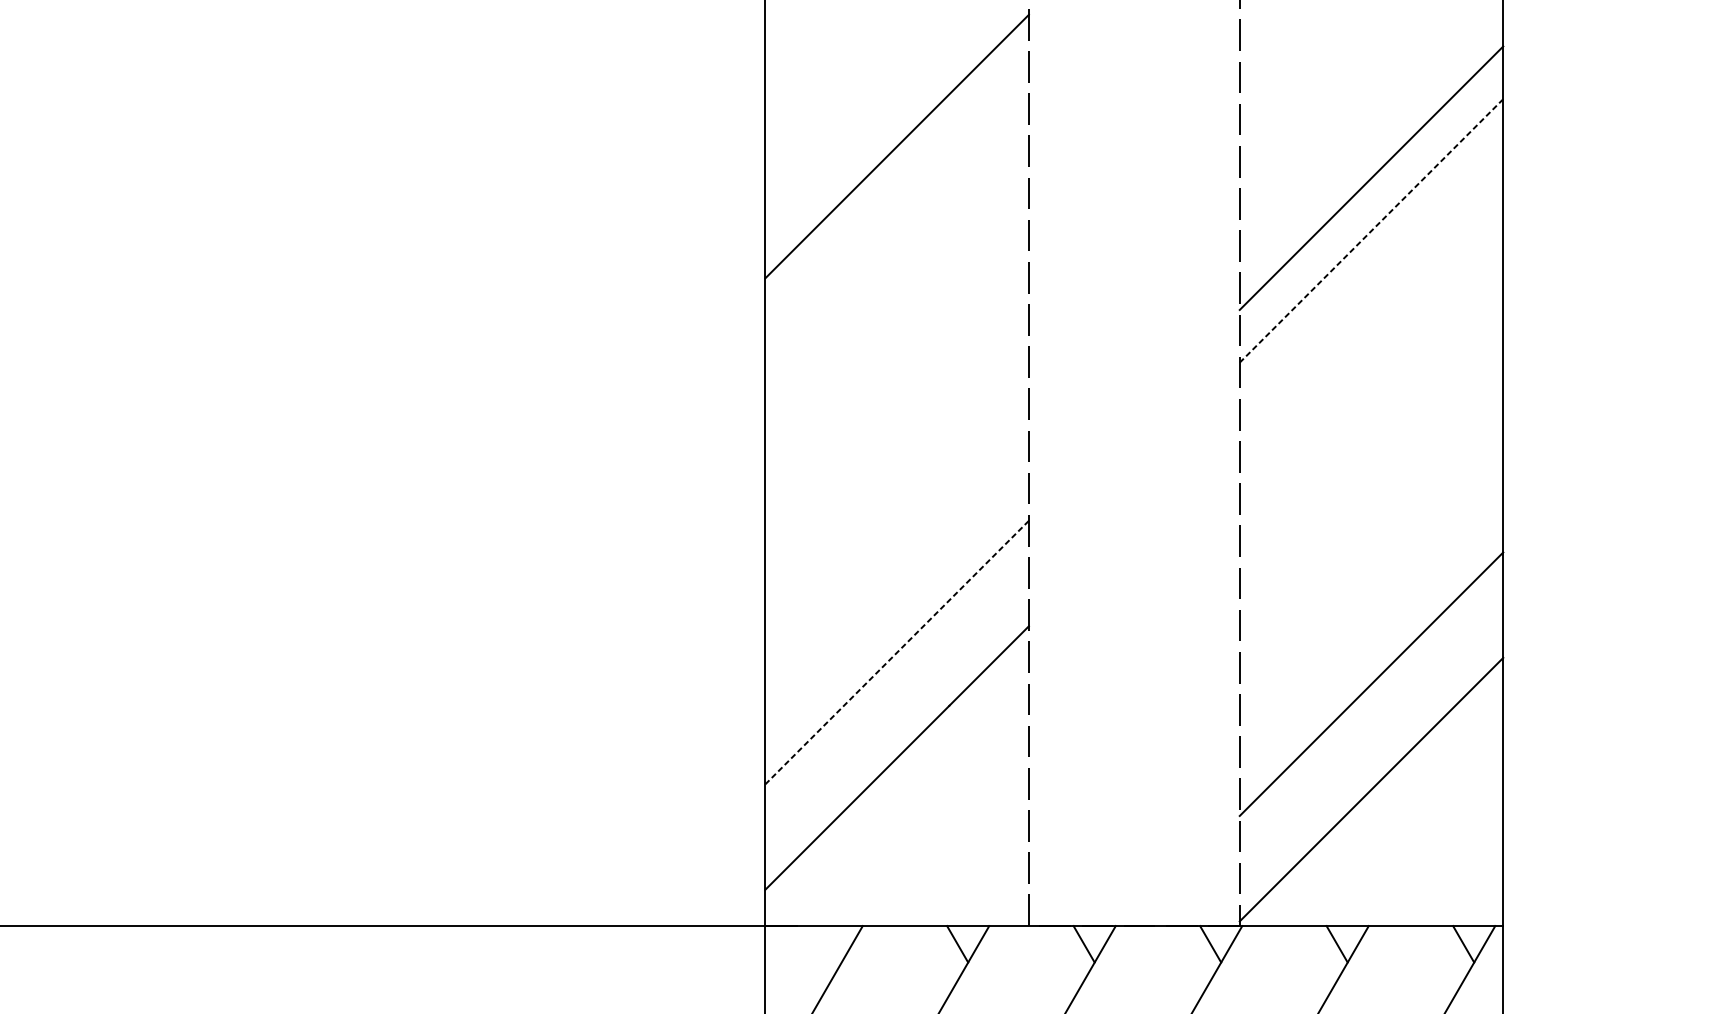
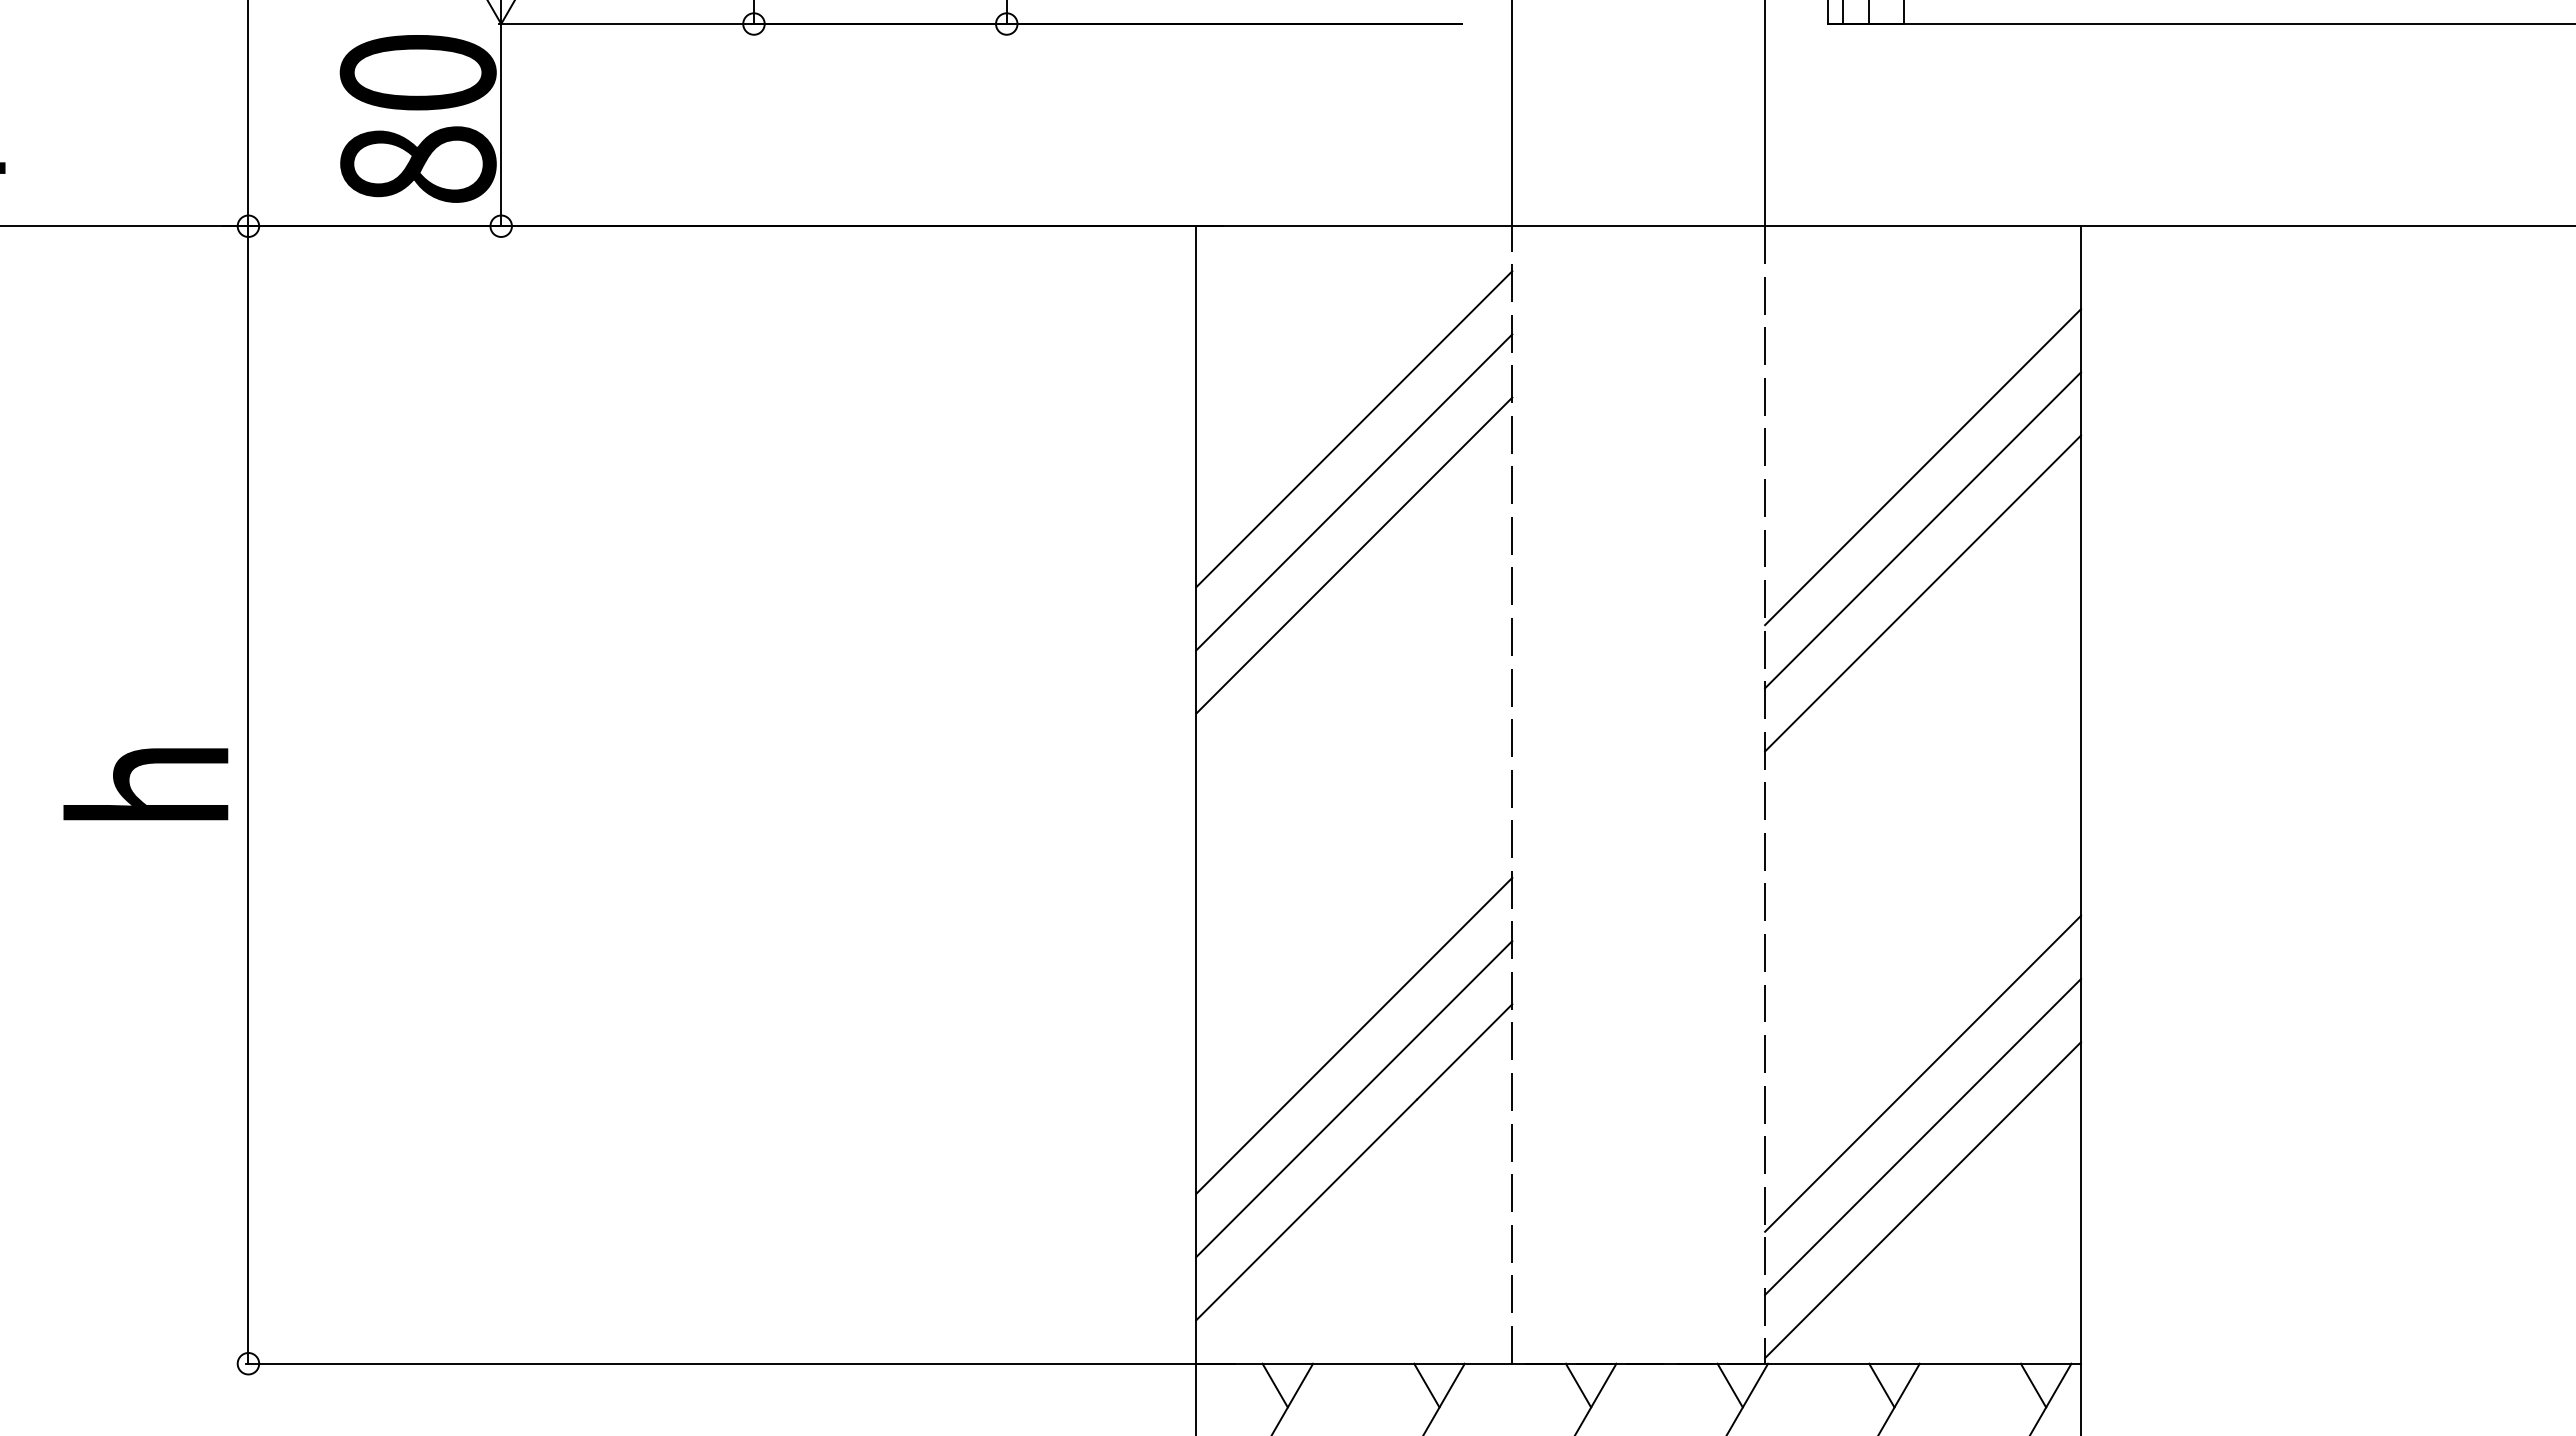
line: (897, 199) -> (1354, 492), added
line: (1371, 231) -> (1922, 530), dashed -> solid
line: (897, 251) -> (1354, 555), added
line: (1371, 283) -> (1923, 593), added
line: (896, 653) -> (1353, 1036), dashed -> solid
line: (897, 705) -> (1354, 1099), added
line: (1371, 736) -> (1923, 1136), added
line: (830, 944) -> (1274, 1385), added

